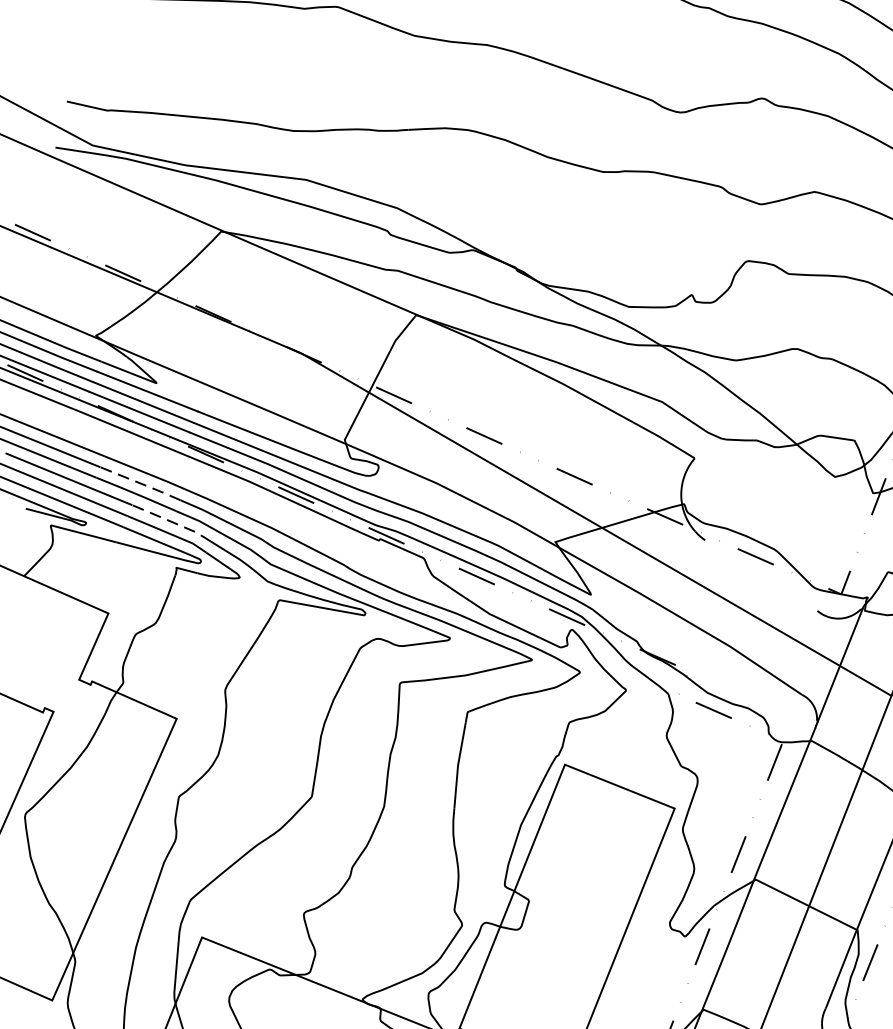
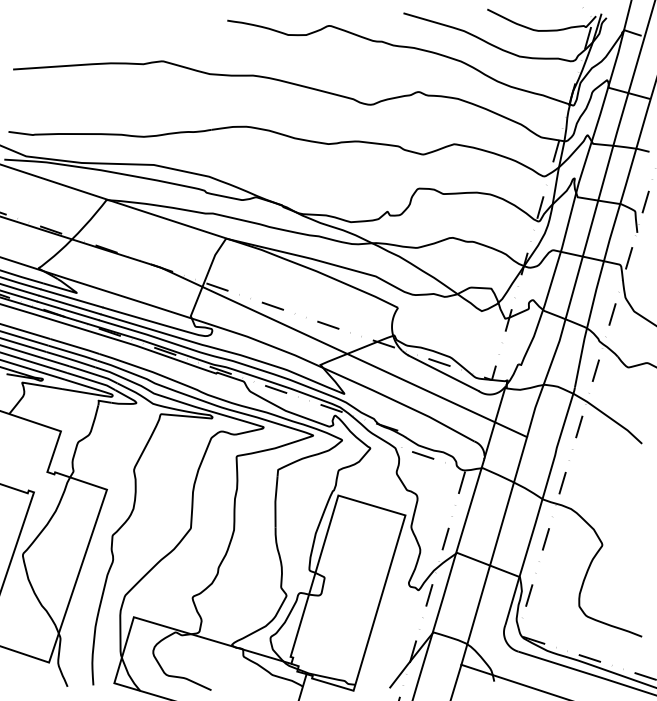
line: (141, 484) -> (73, 353), dashed -> solid
line: (172, 521) -> (93, 373), dashed -> solid
line: (760, 575) -> (443, 373), added

